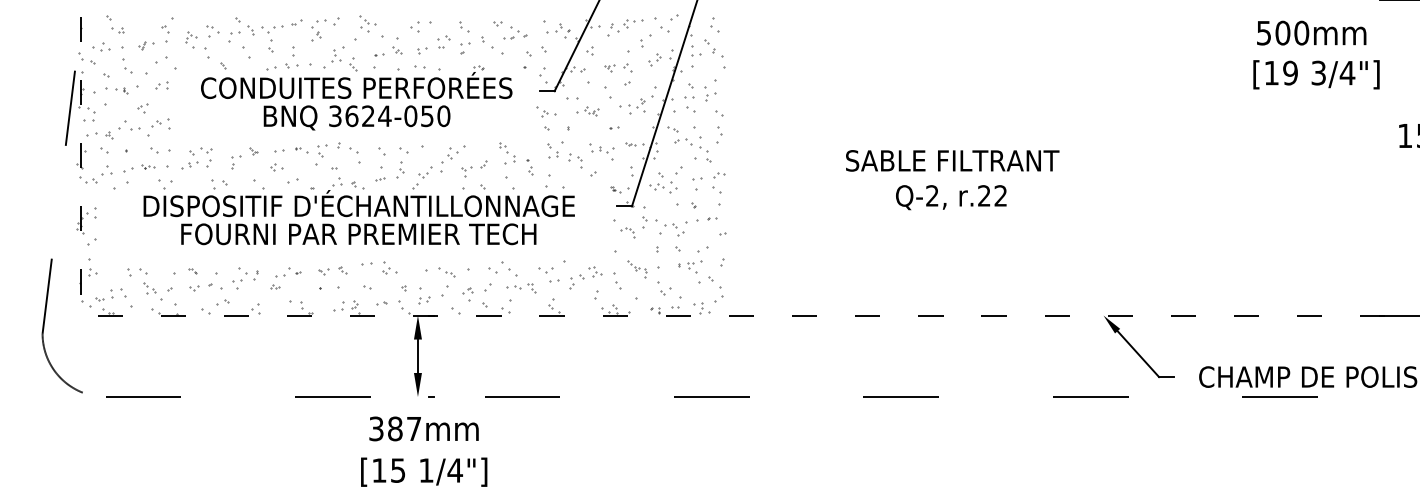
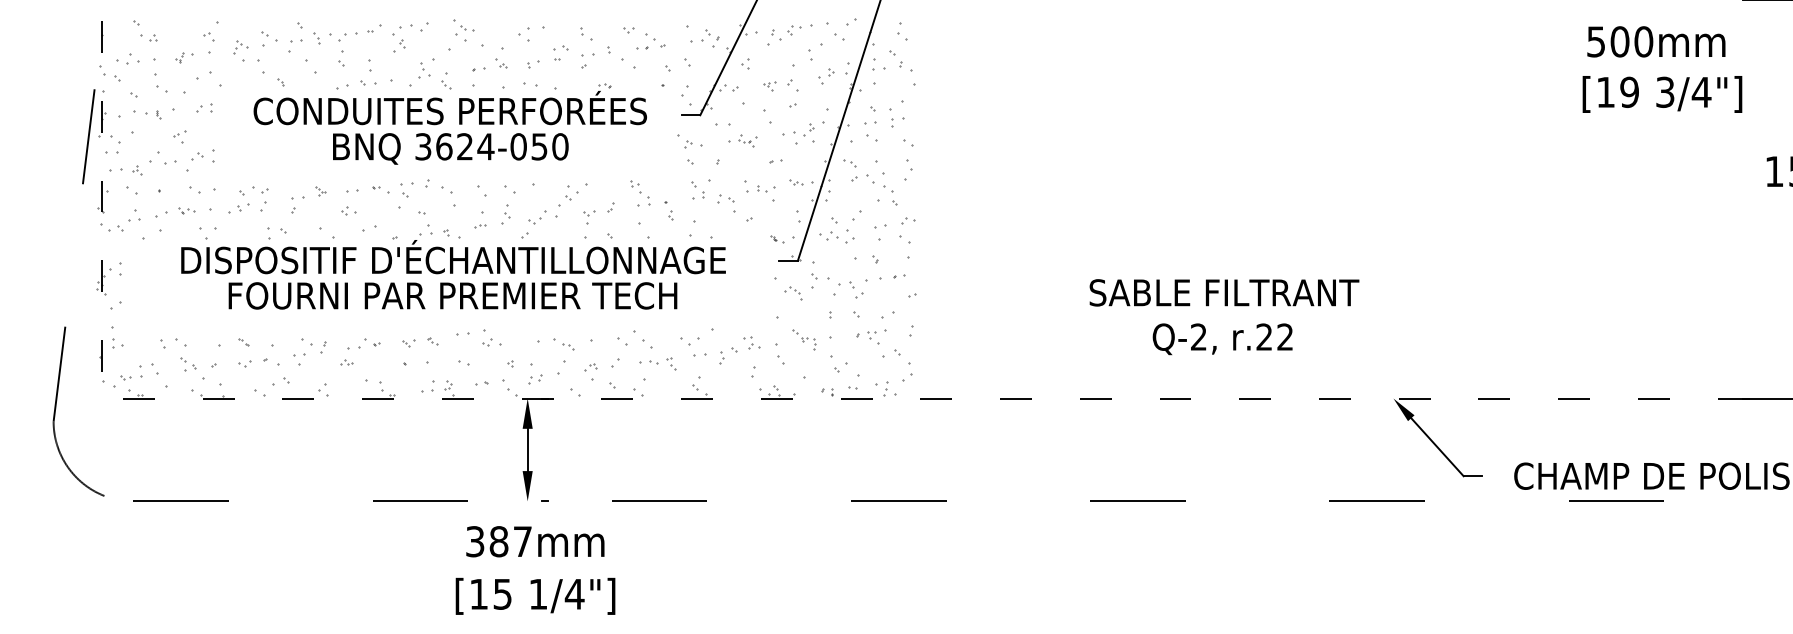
text: (952, 180) -> (1224, 317), moved

